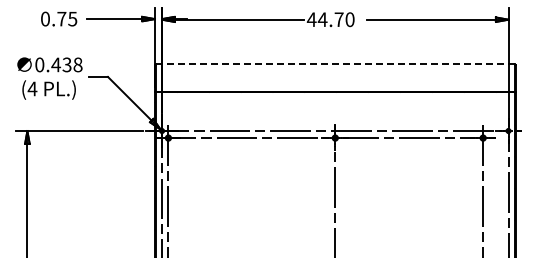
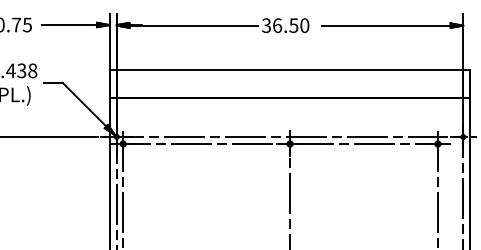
text: (324, 19) -> (279, 25), 44.70 -> 36.50
line: (335, 64) -> (290, 70), dashed -> solid

